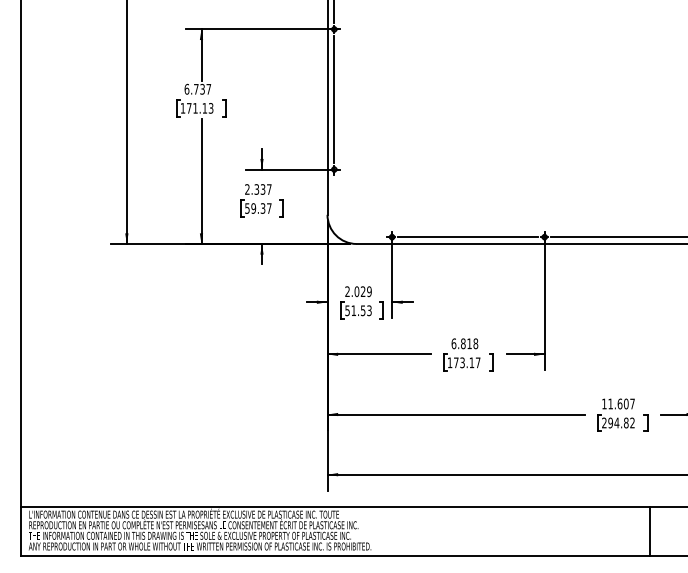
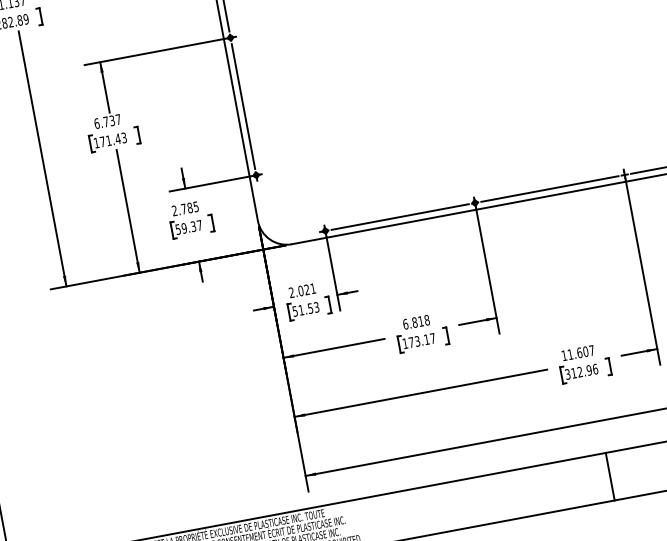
text: (204, 108) -> (117, 139), 171.13 -> 171.43
text: (262, 189) -> (189, 208), 2.337 -> 2.785
text: (369, 291) -> (313, 288), 2.029 -> 2.021
text: (618, 422) -> (581, 371), 294.82 -> 312.96
line: (650, 531) -> (610, 476), moved

